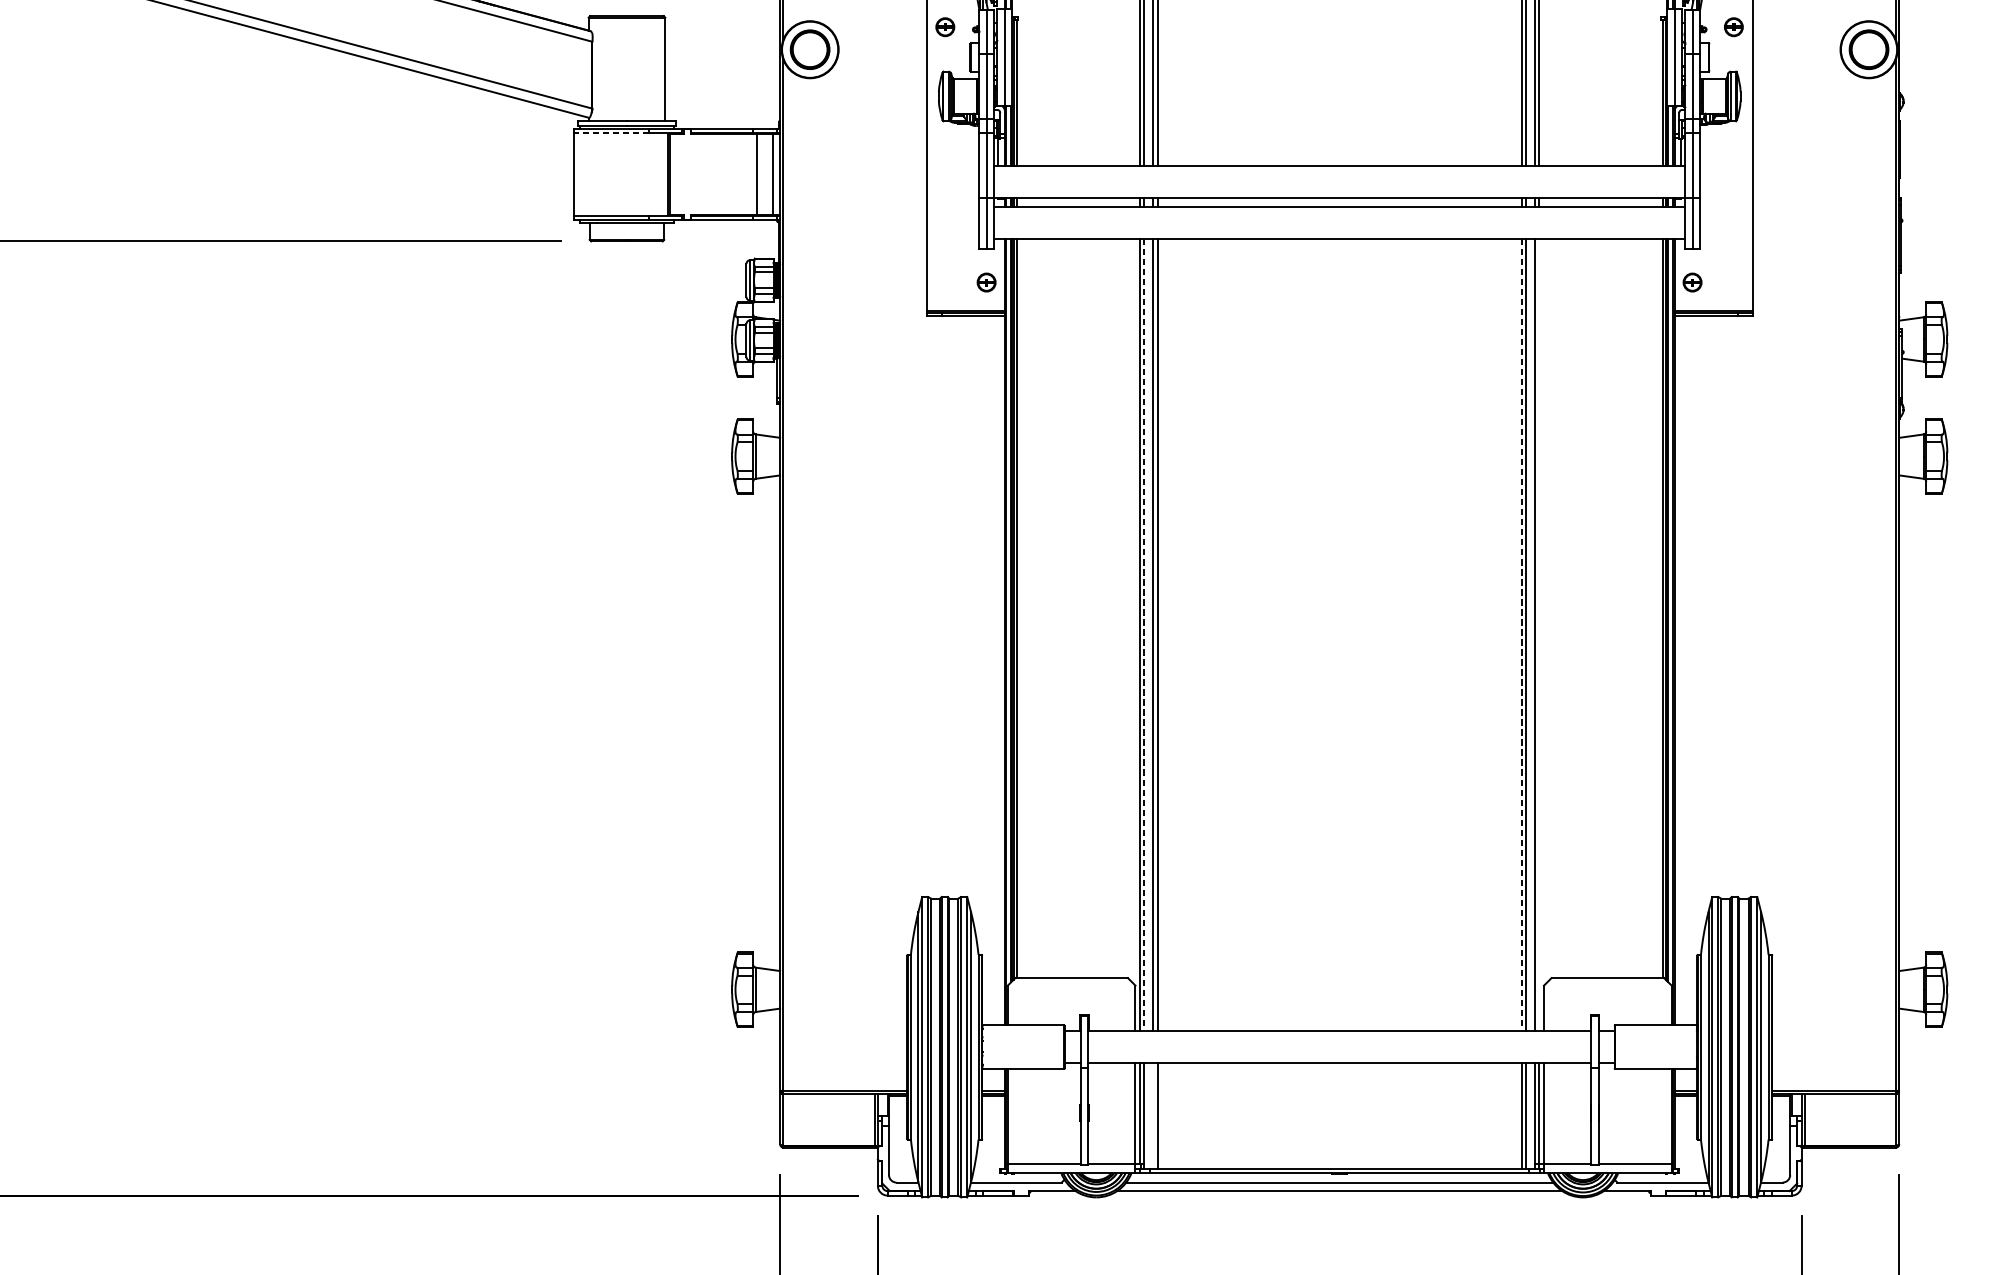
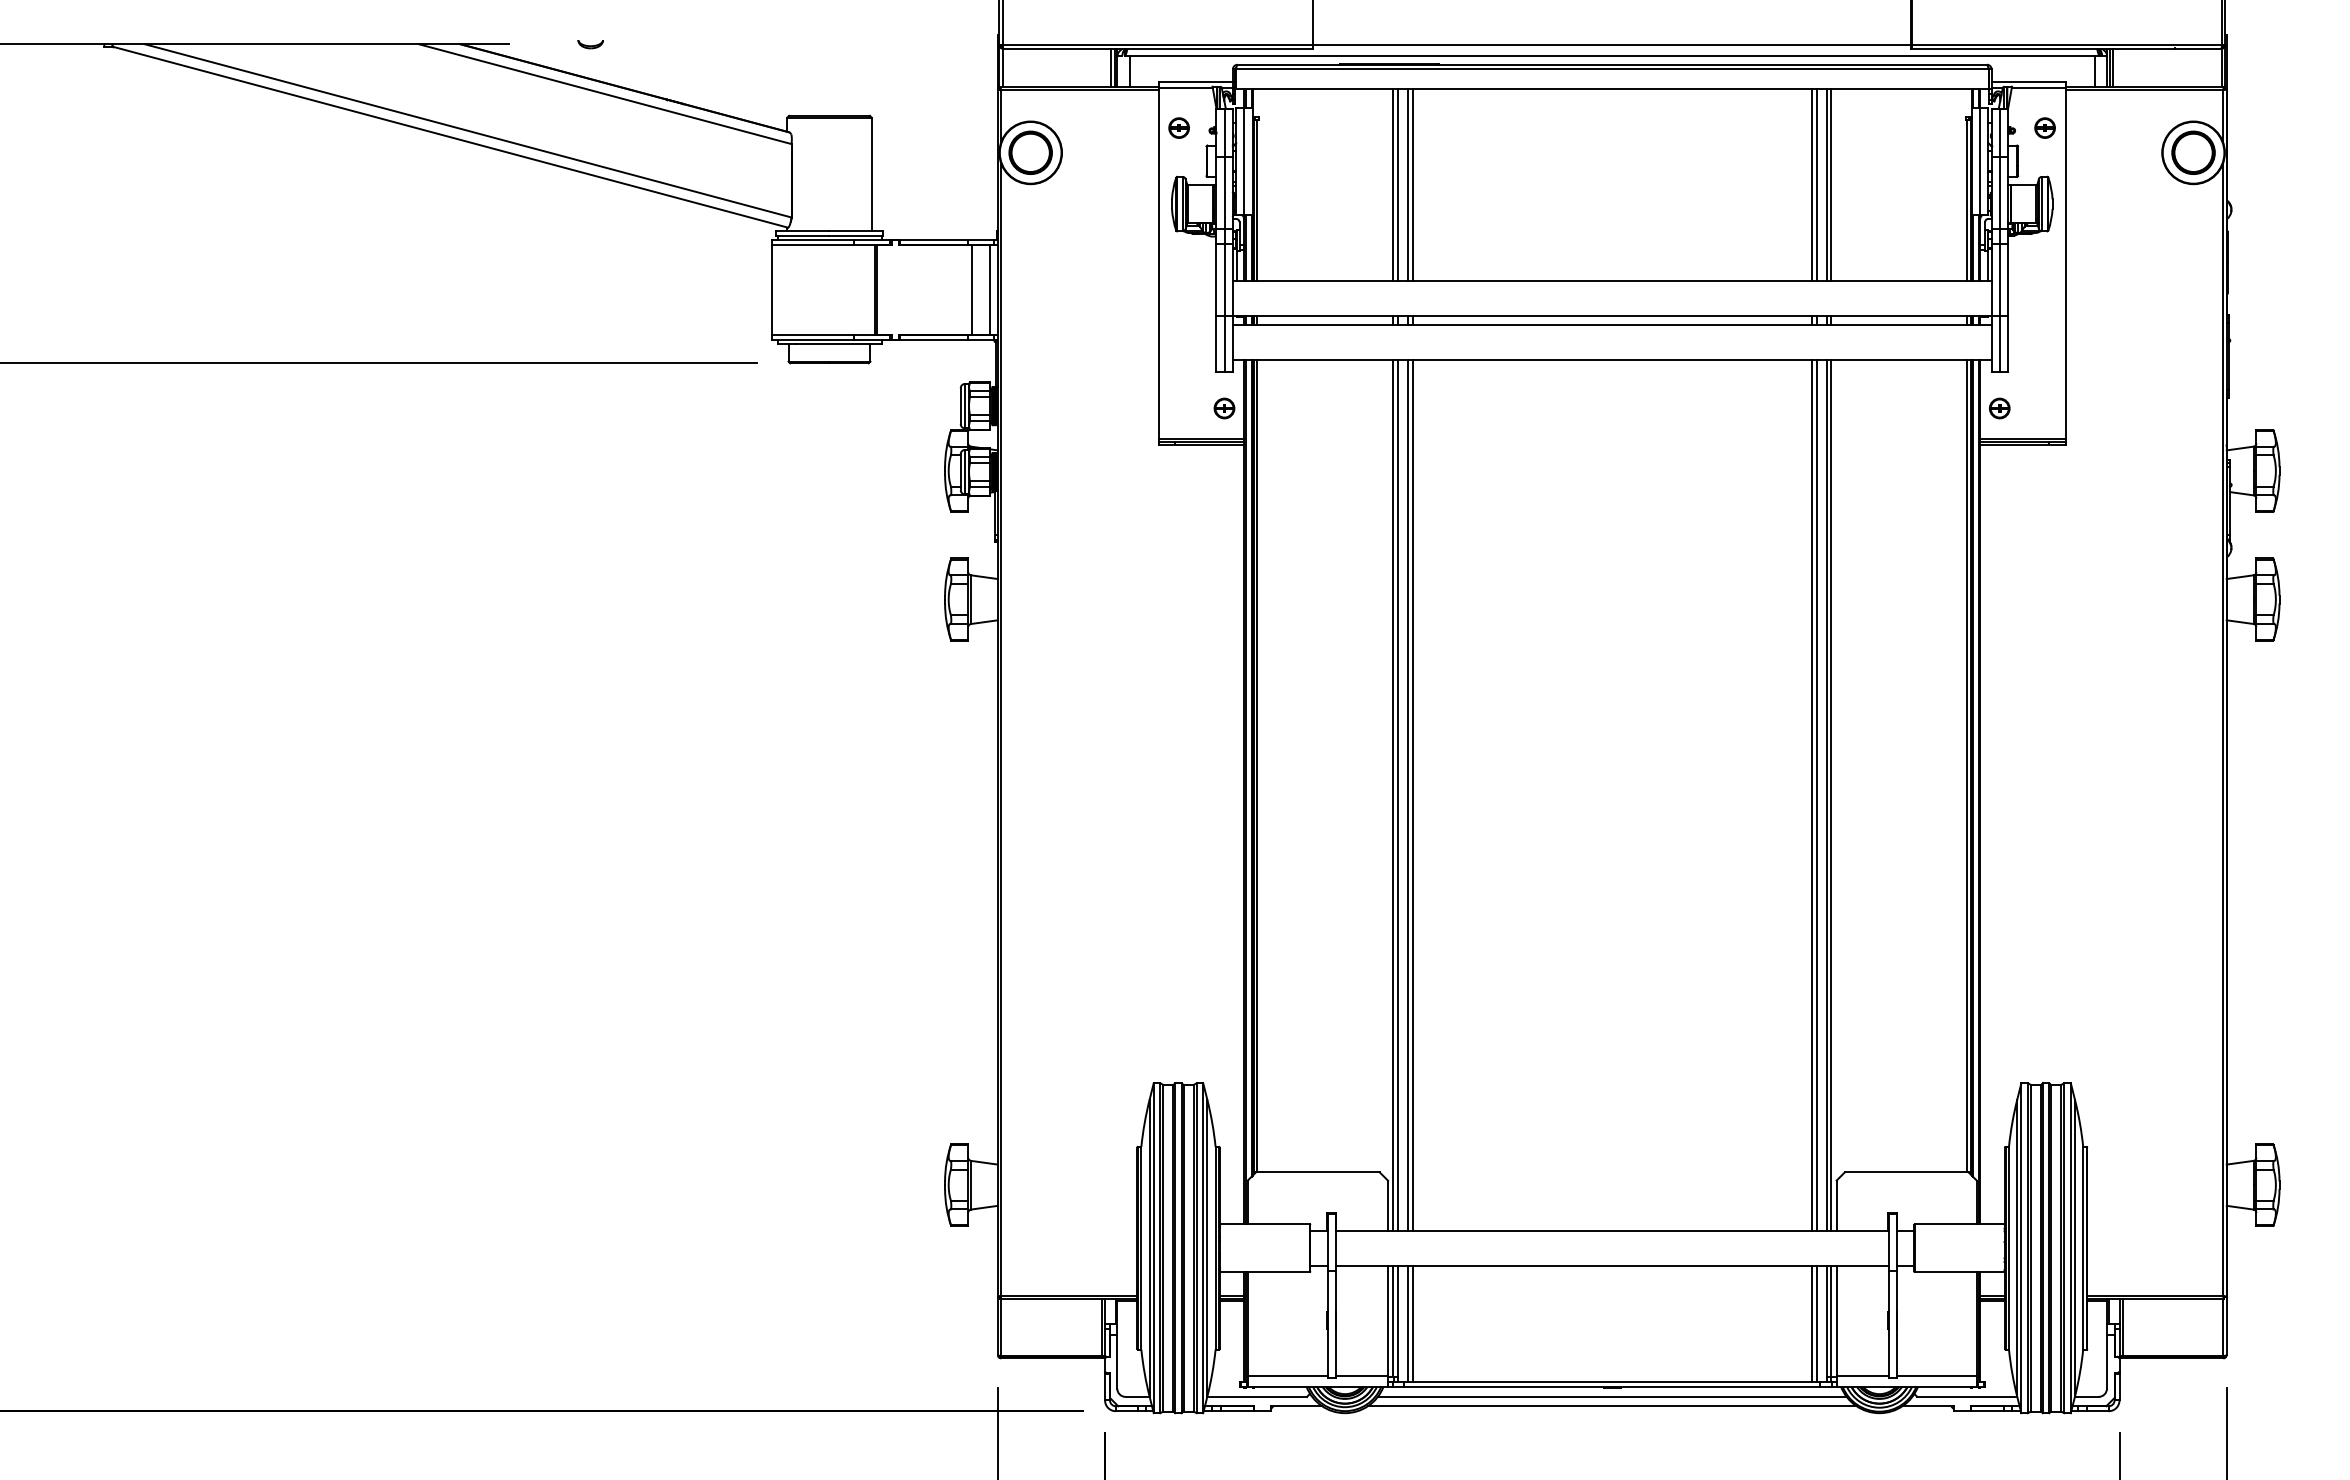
line: (611, 133) -> (812, 244), dashed -> solid
line: (1144, 634) -> (1397, 795), dashed -> solid
line: (1521, 634) -> (1811, 795), dashed -> solid
line: (1539, 634) -> (1831, 795), added
line: (1153, 1115) -> (1407, 1323), added

